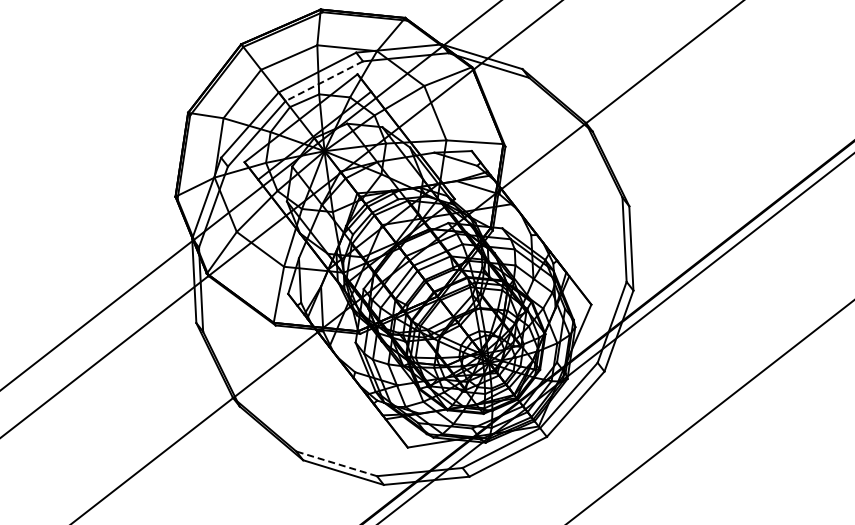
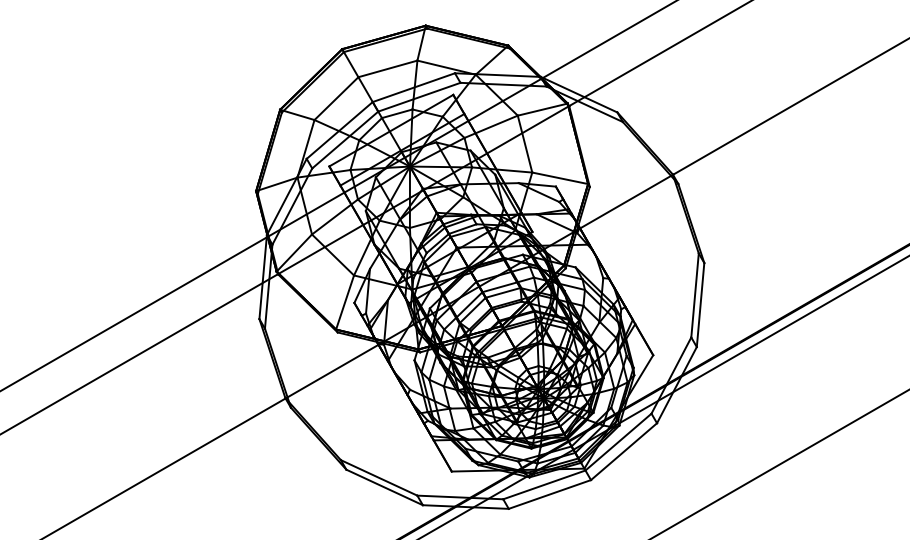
line: (324, 81) -> (419, 97), dashed -> solid
line: (336, 463) -> (378, 477), dashed -> solid

